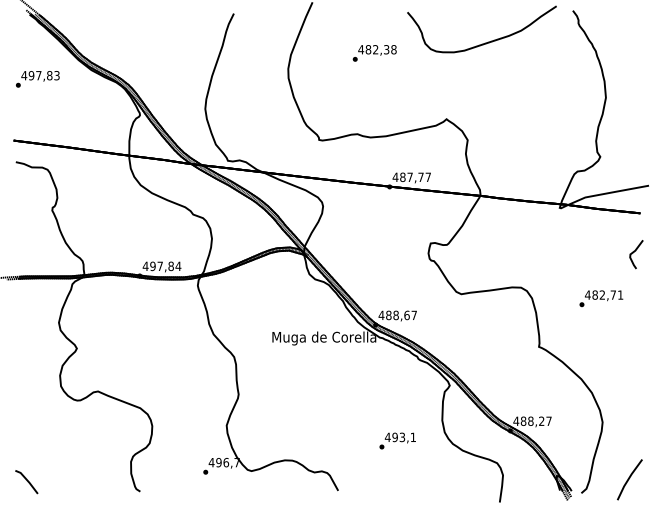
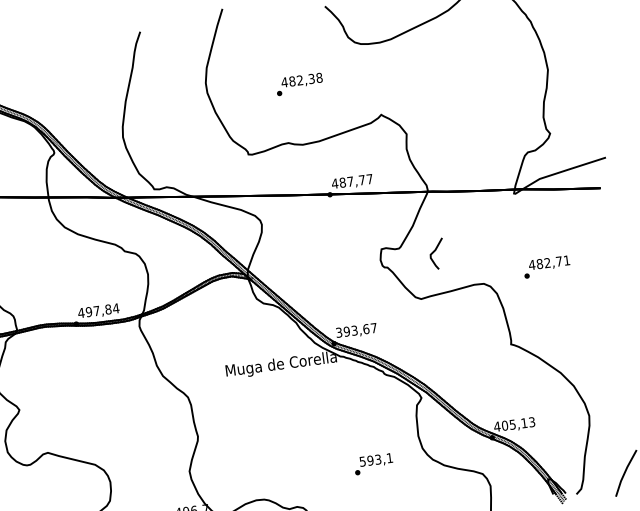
text: (374, 53) -> (299, 84), moved
curve: (634, 252) -> (434, 252), moved
text: (601, 298) -> (547, 266), moved
text: (388, 315) -> (346, 331), 488,67 -> 393,67
text: (535, 421) -> (517, 424), 488,27 -> 405,13
text: (387, 437) -> (362, 461), 493,1 -> 593,1

